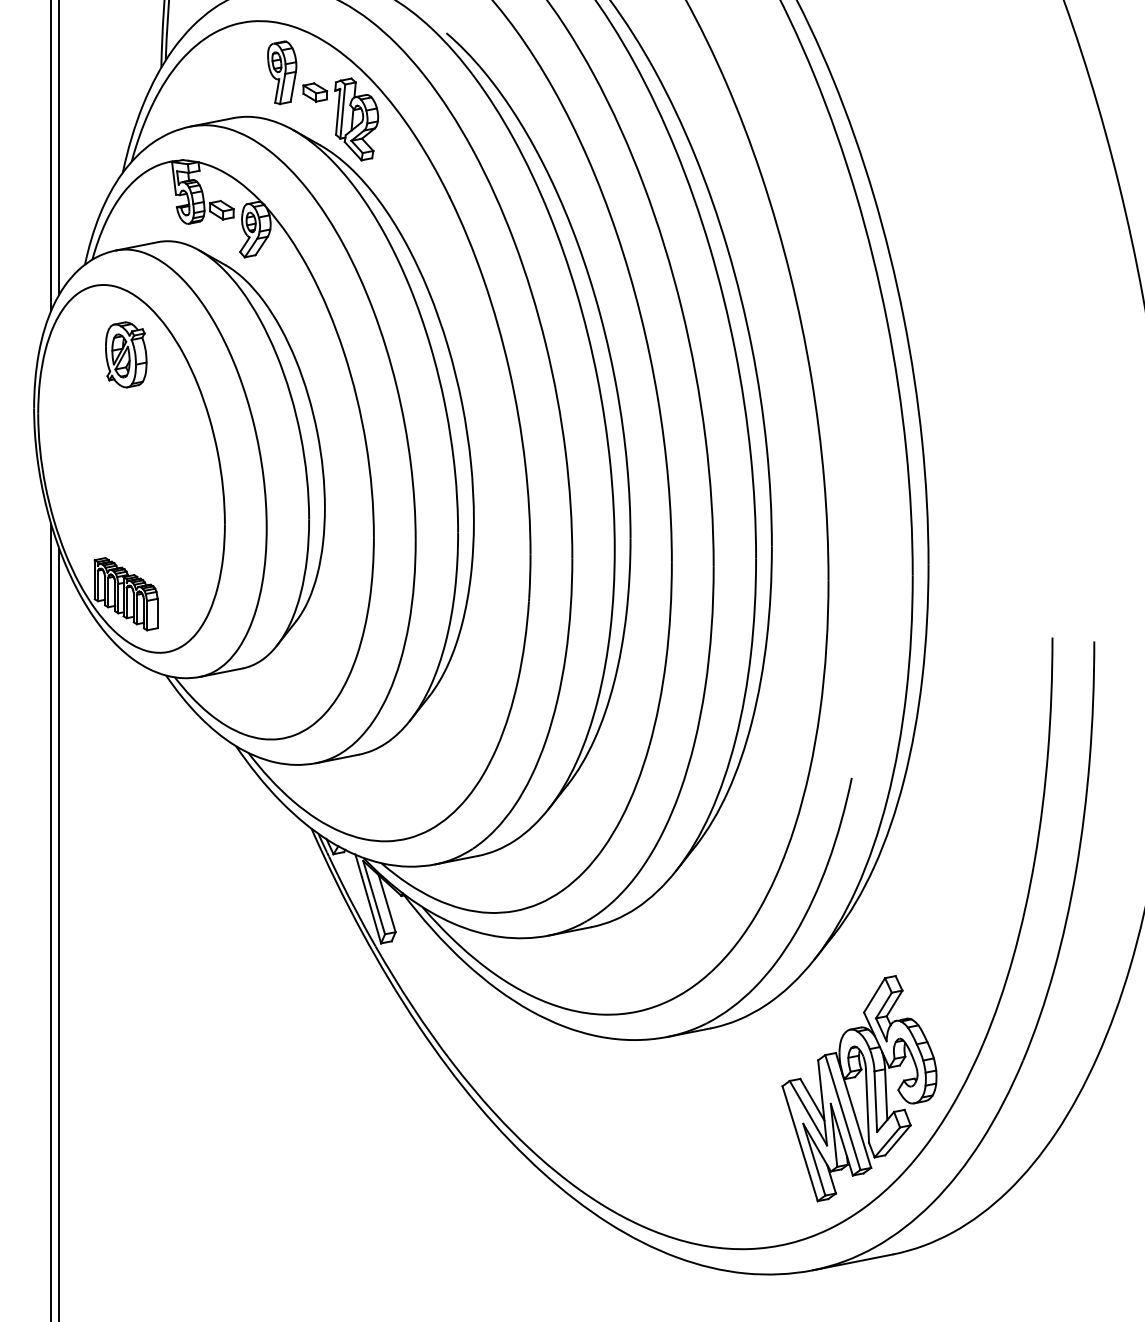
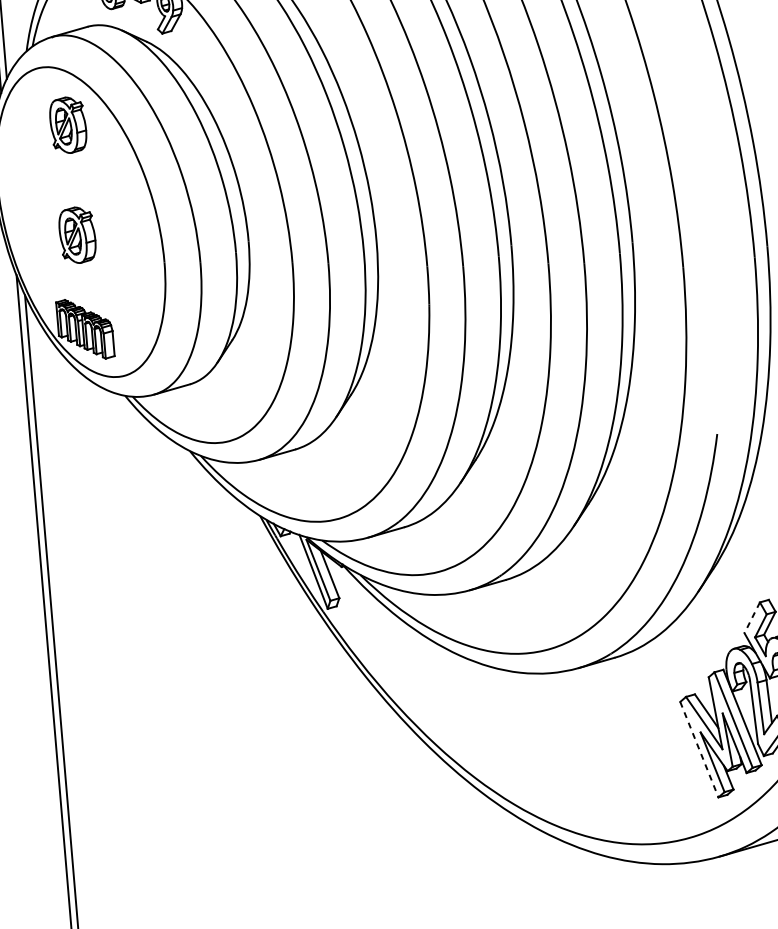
part: (126, 483) -> (77, 234), added
line: (874, 995) -> (752, 617), solid -> dashed
line: (800, 1144) -> (699, 750), solid -> dashed

